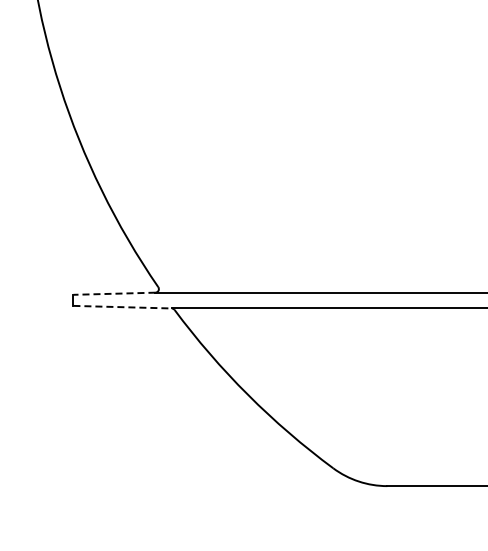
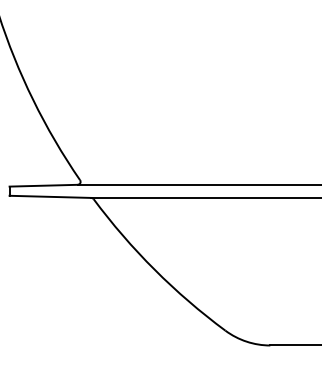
line: (113, 293) -> (42, 185), dashed -> solid
line: (123, 307) -> (51, 197), dashed -> solid

